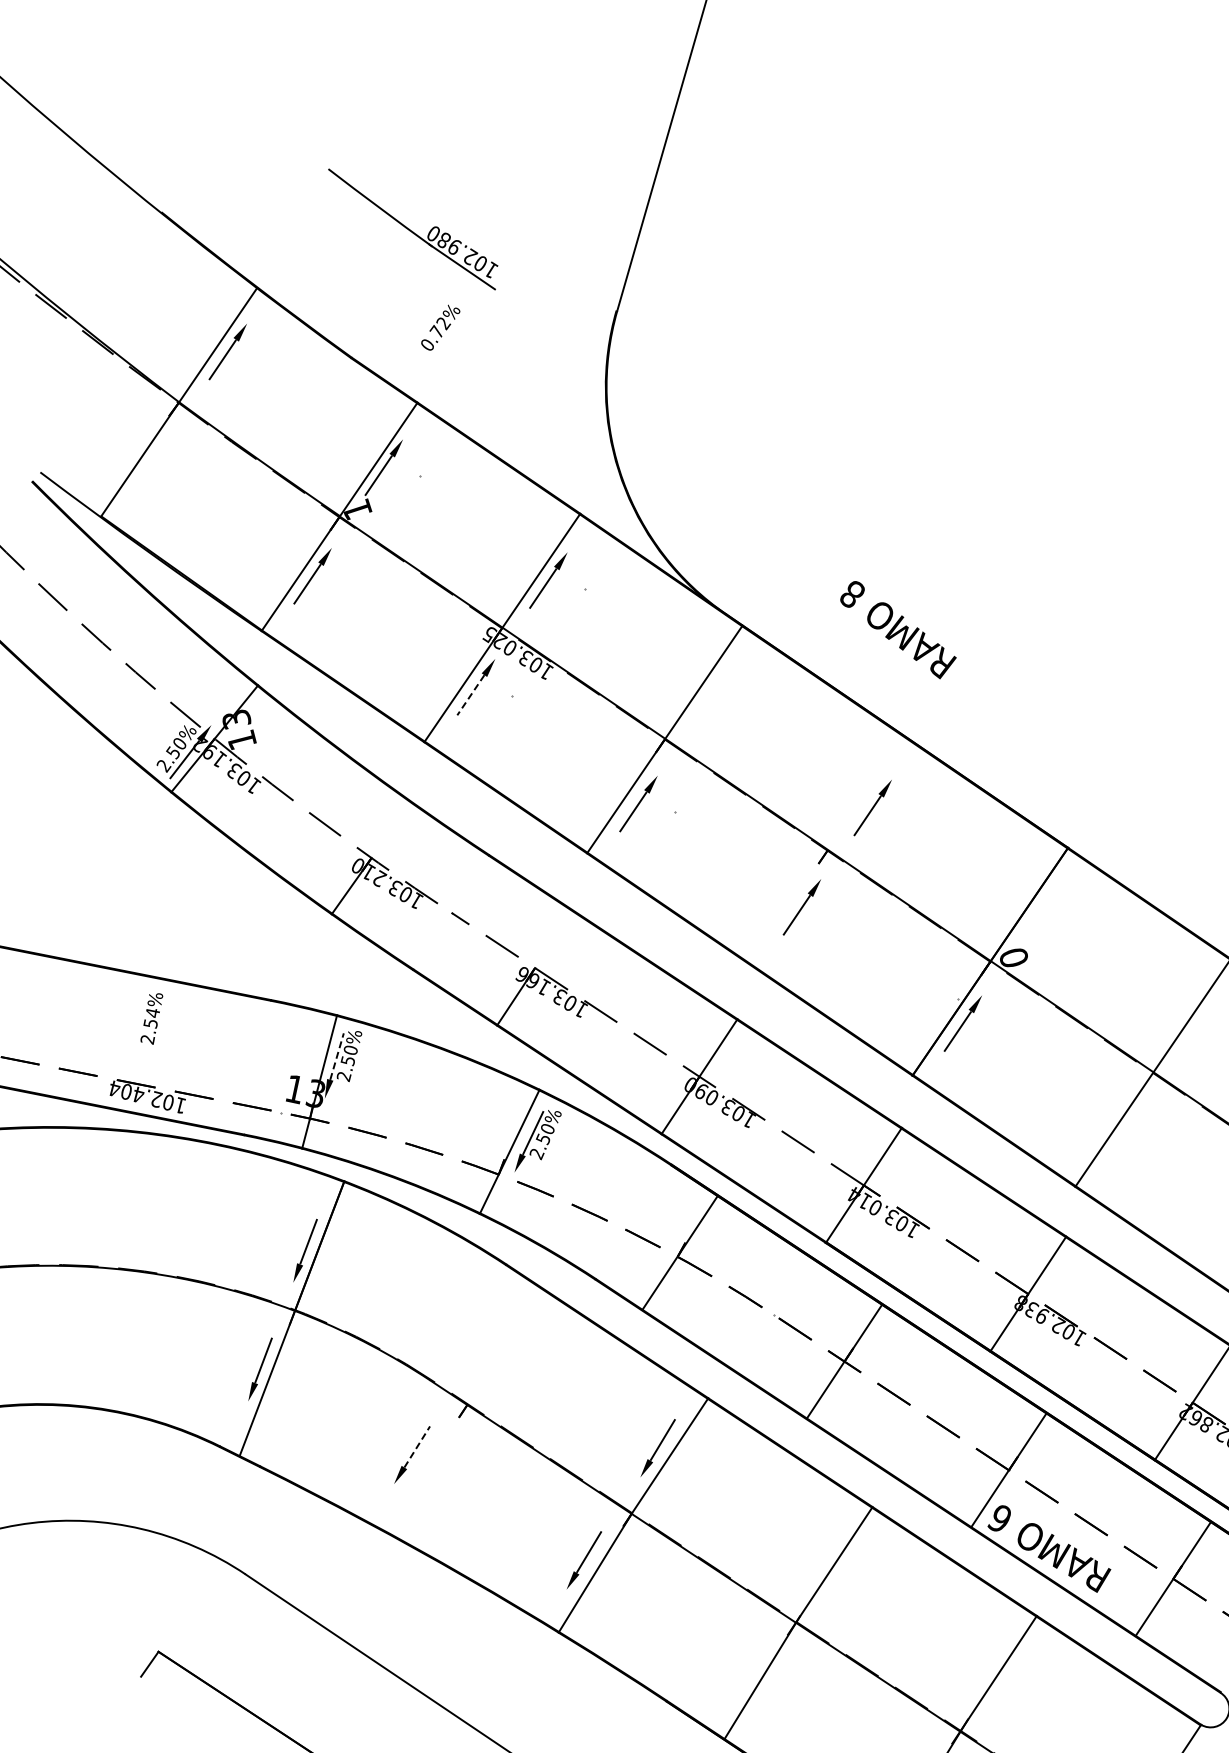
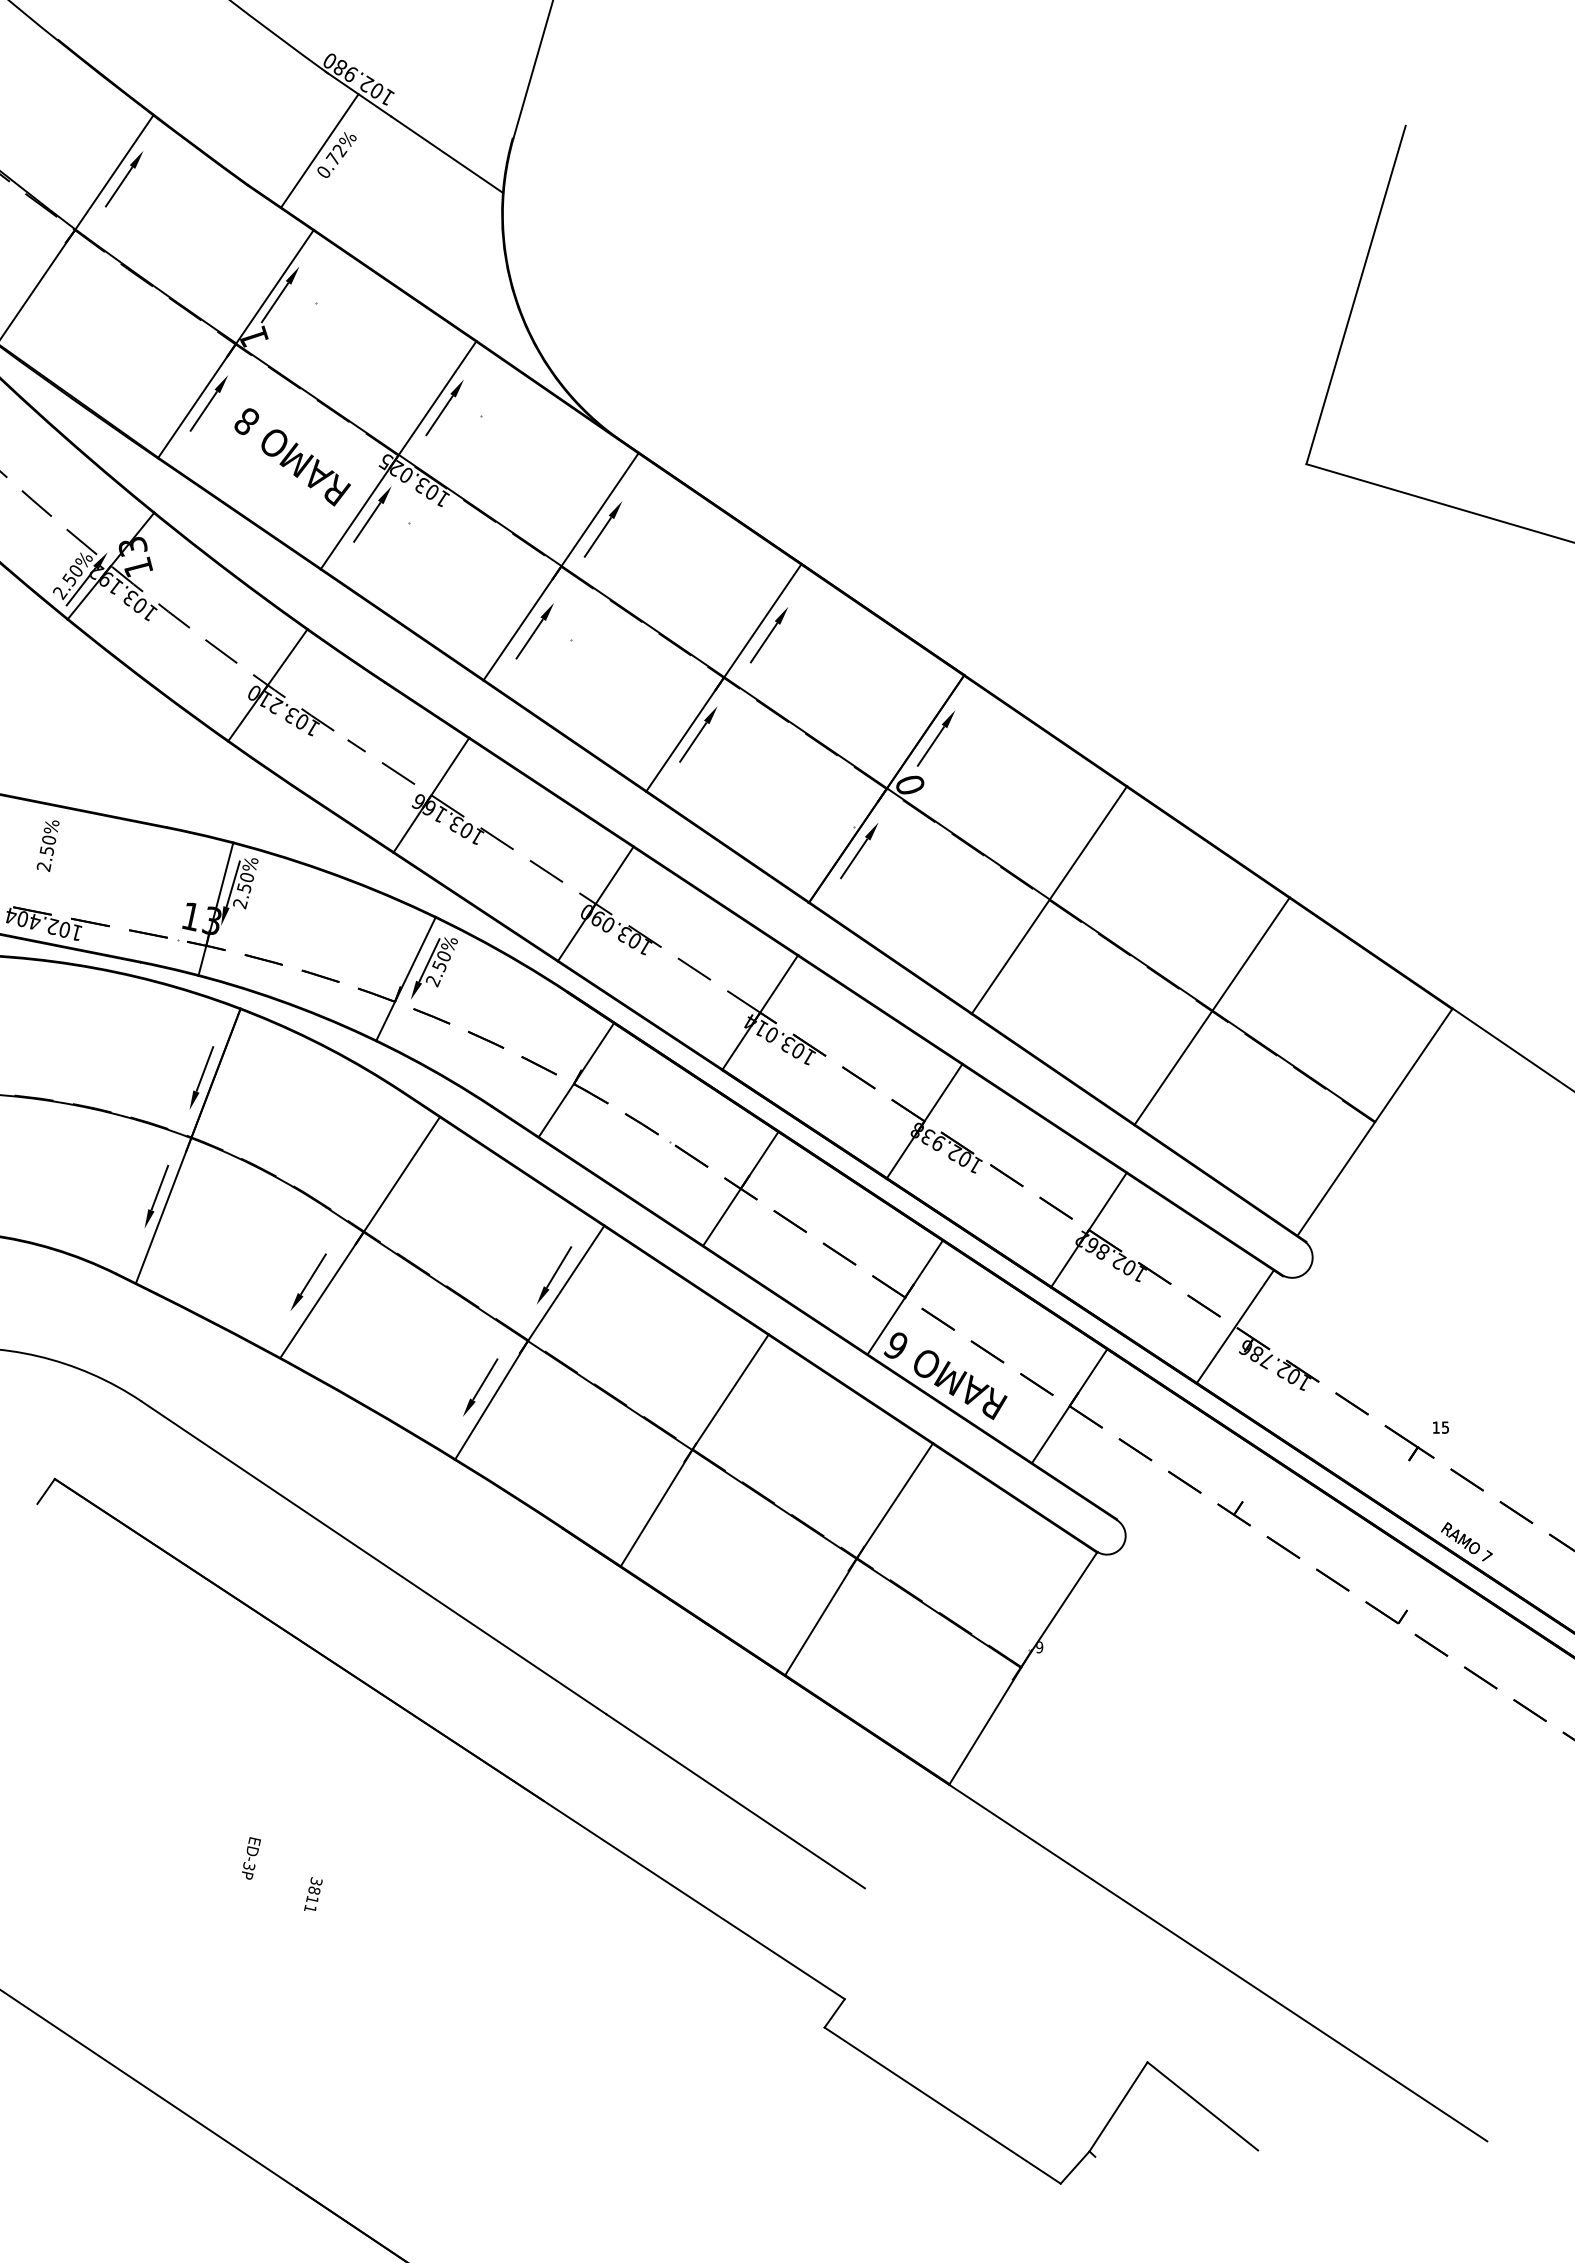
line: (423, 323) -> (319, 150), added
line: (550, 327) -> (446, 154), added
part: (898, 630) -> (292, 457), moved
line: (470, 695) -> (366, 522), dashed -> solid
part: (706, 702) -> (602, 529), added
line: (391, 830) -> (287, 657), added
line: (827, 850) -> (723, 677), added
part: (1039, 911) -> (935, 738), added
line: (554, 939) -> (450, 766), added
text: (153, 1013) -> (49, 840), 2.54% -> 2.50%
line: (337, 1056) -> (233, 883), dashed -> solid
line: (463, 1410) -> (359, 1237), added
line: (417, 1446) -> (313, 1273), dashed -> solid

